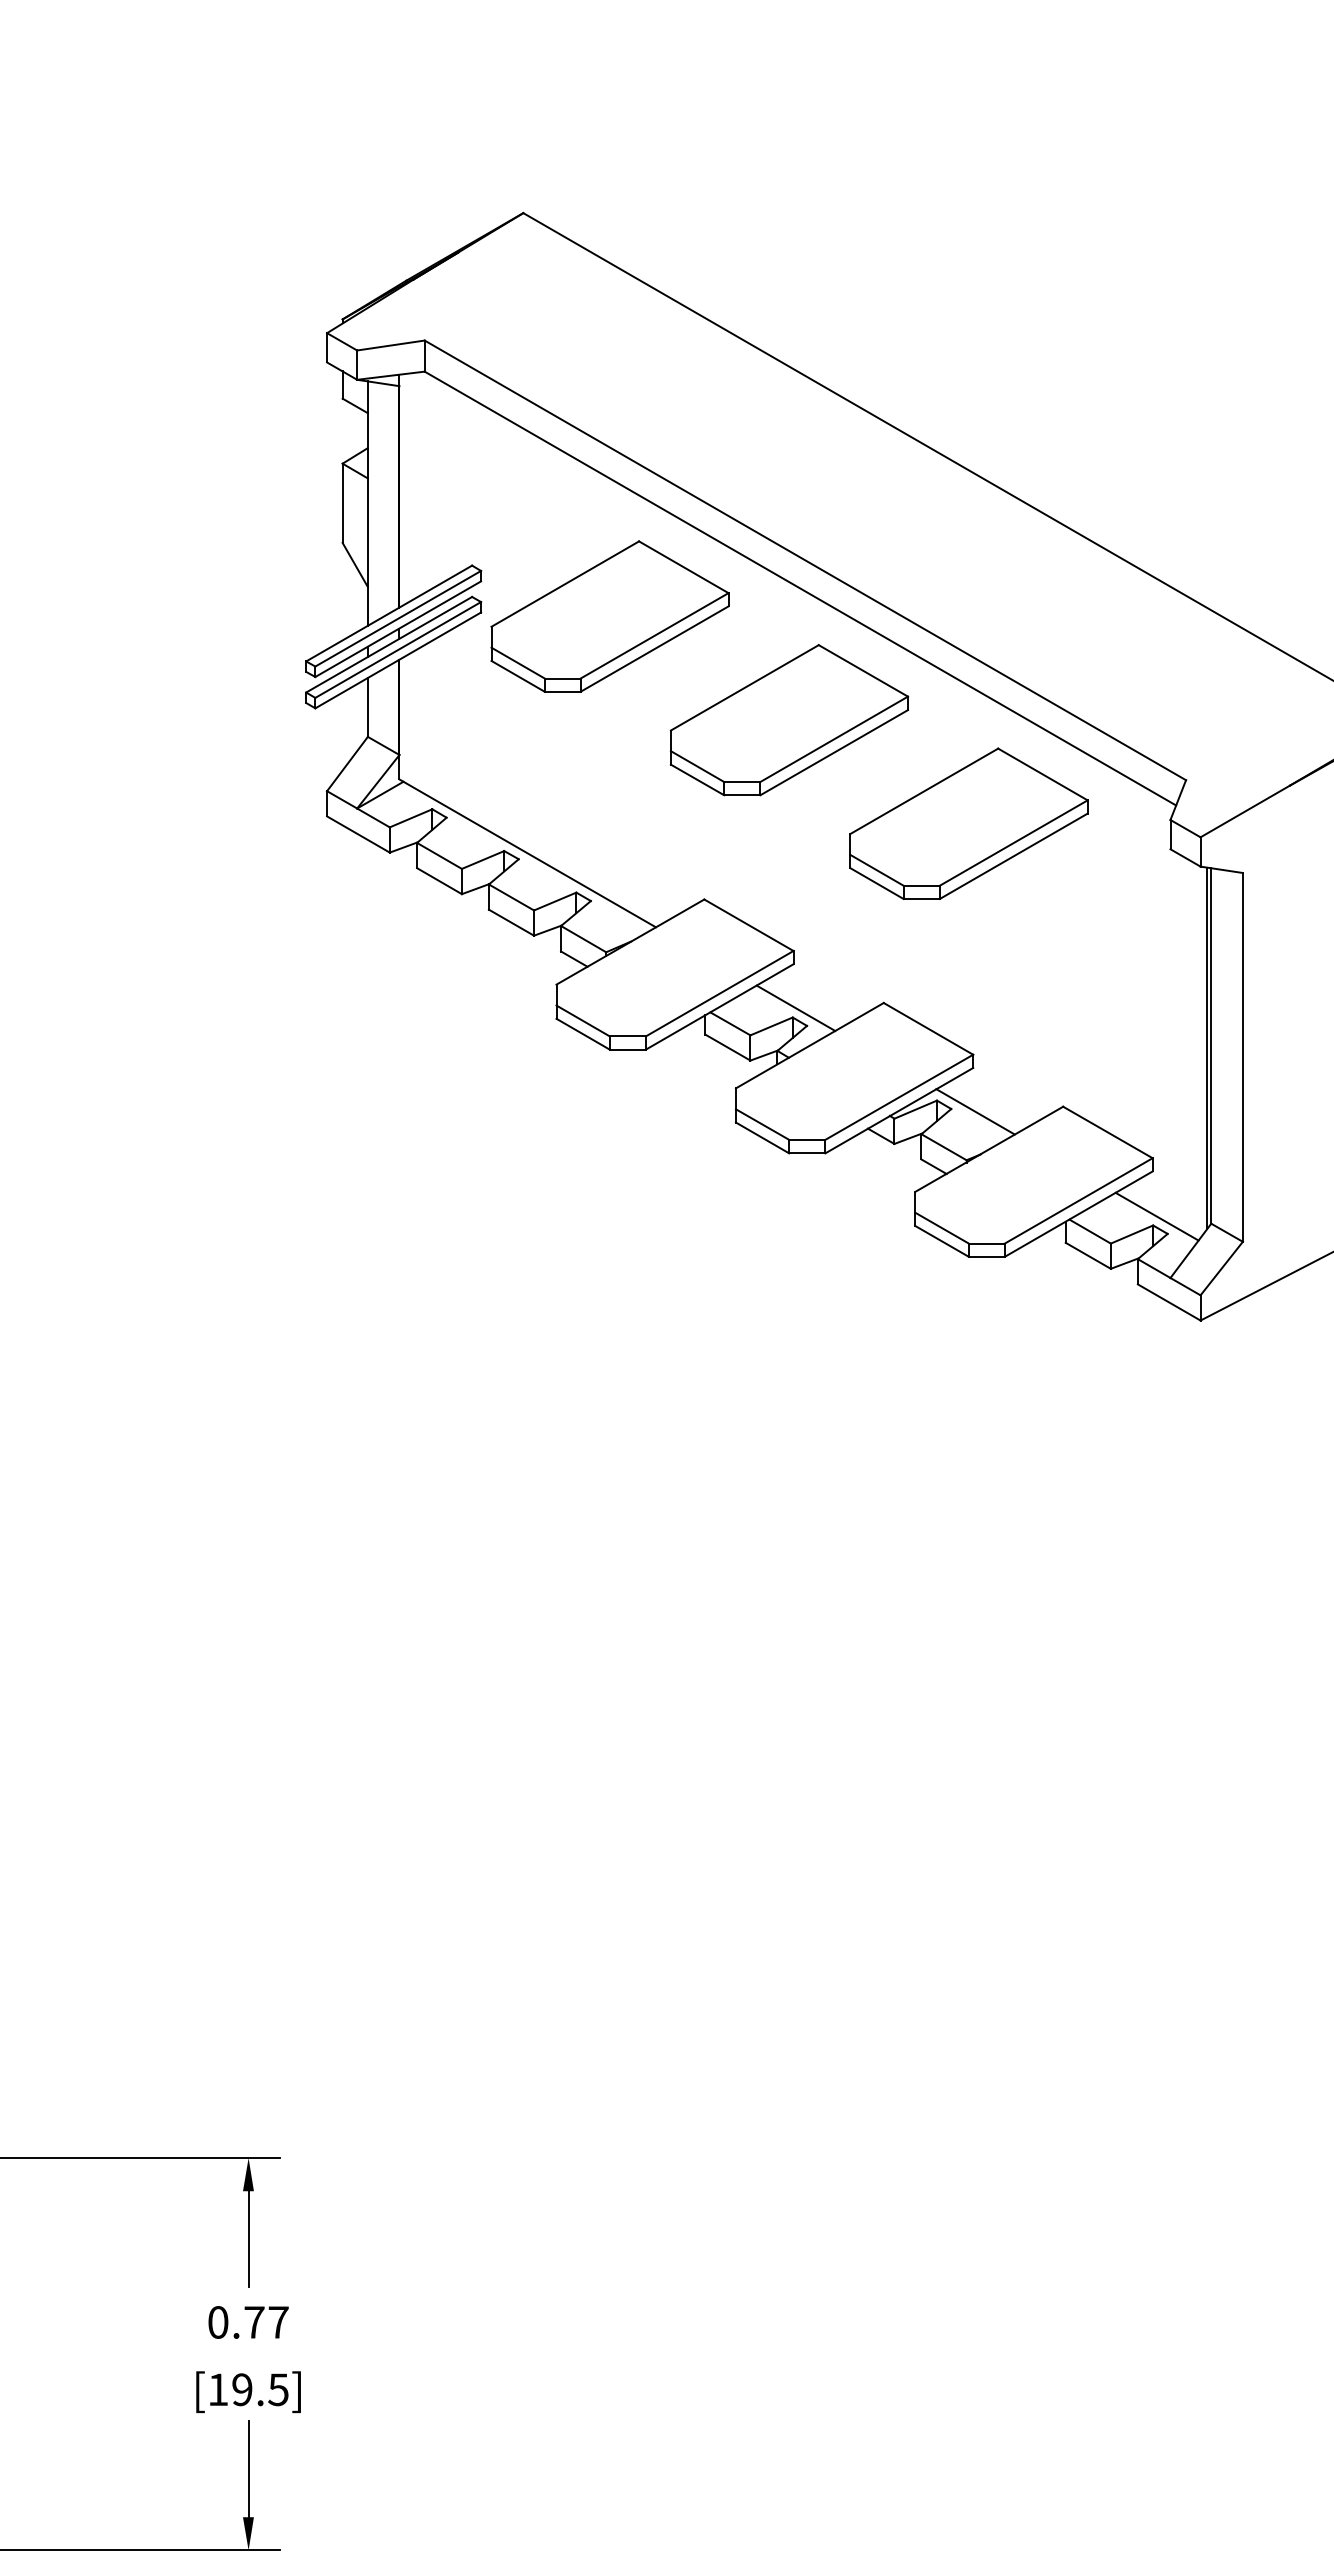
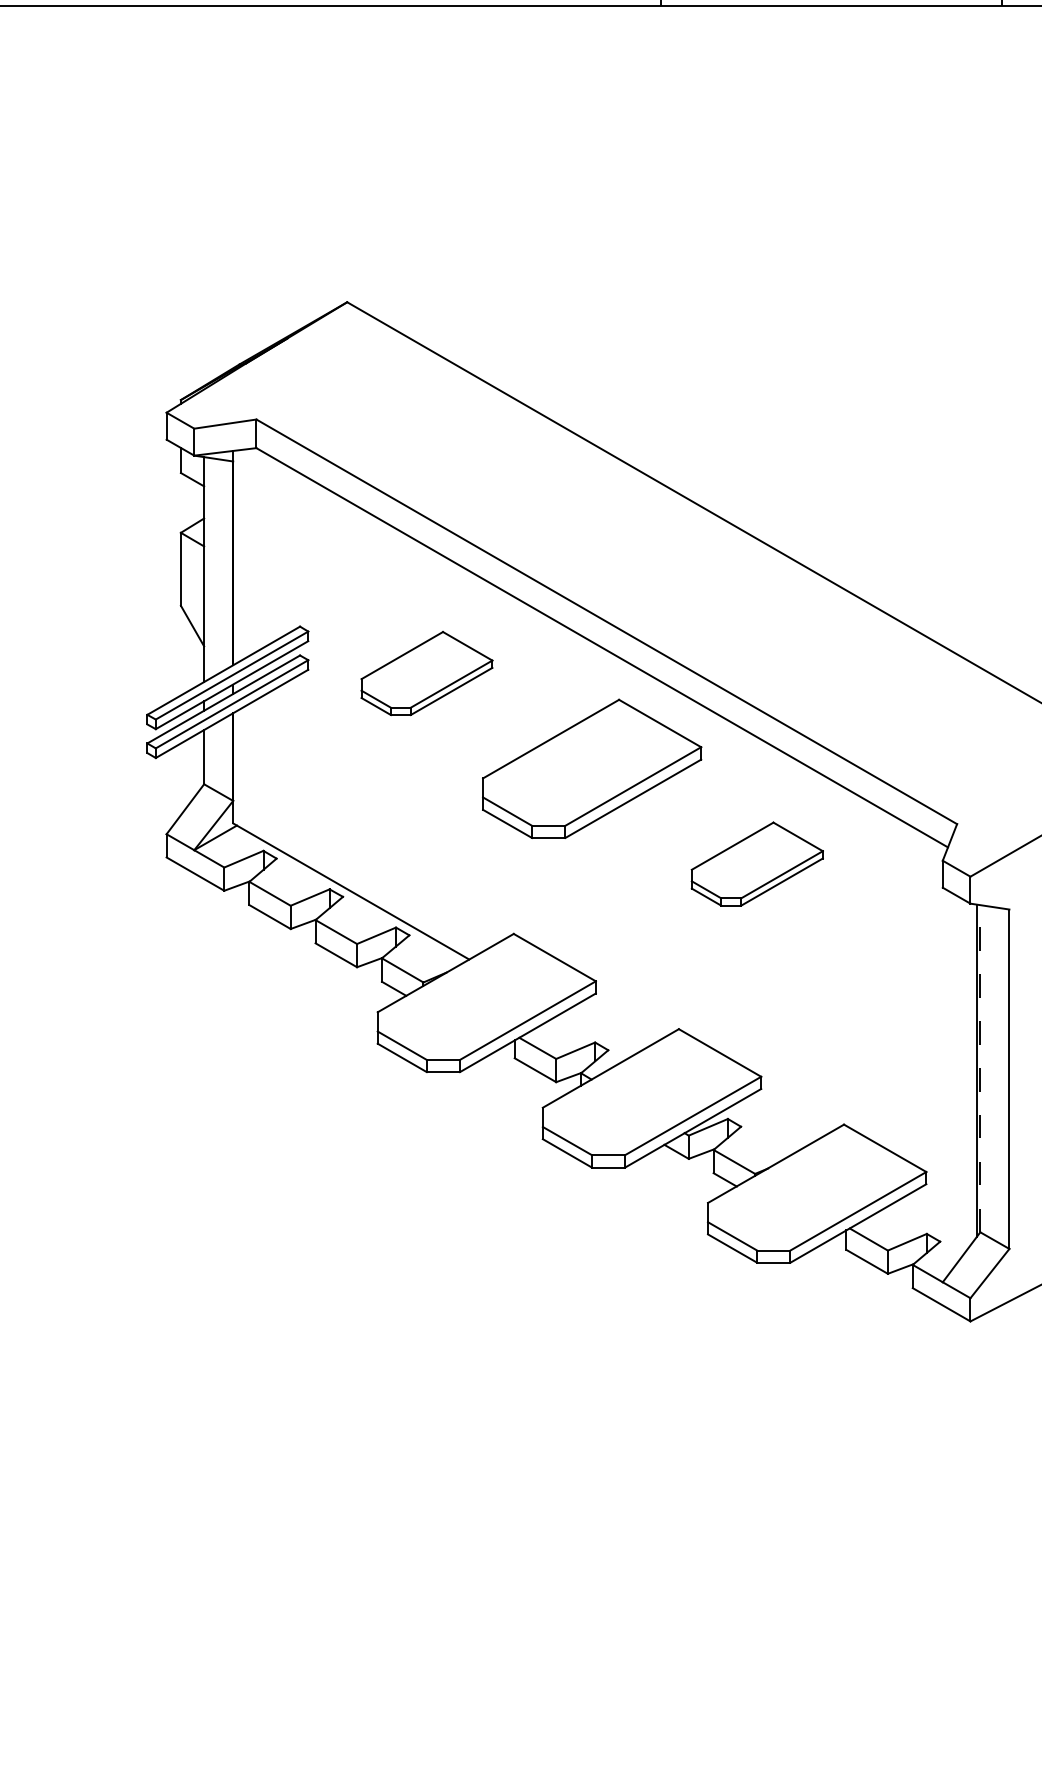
part: (609, 616) -> (426, 673), size x0.6
part: (968, 823) -> (756, 863), size x0.6
line: (795, 1008) -> (597, 1034), removed
line: (1211, 1045) -> (980, 1068), solid -> dashed
line: (975, 1111) -> (763, 1129), removed
line: (1156, 1216) -> (929, 1225), removed

